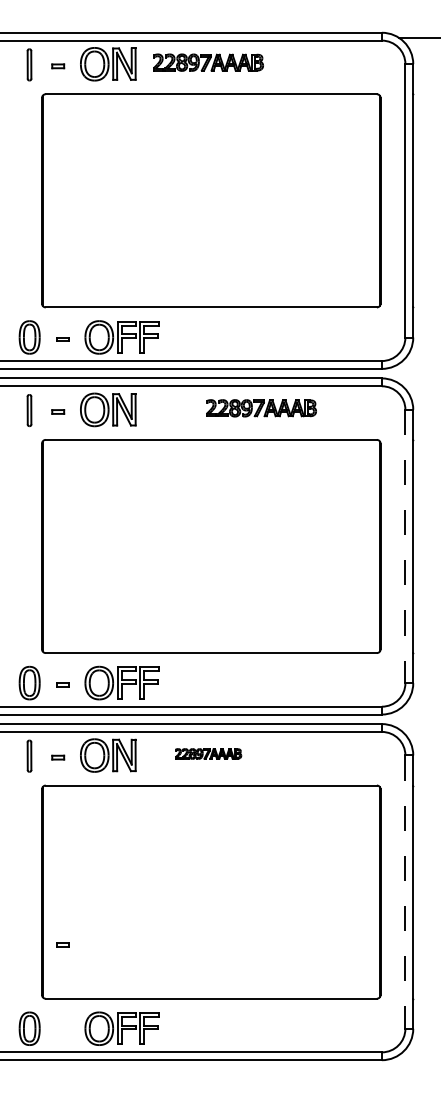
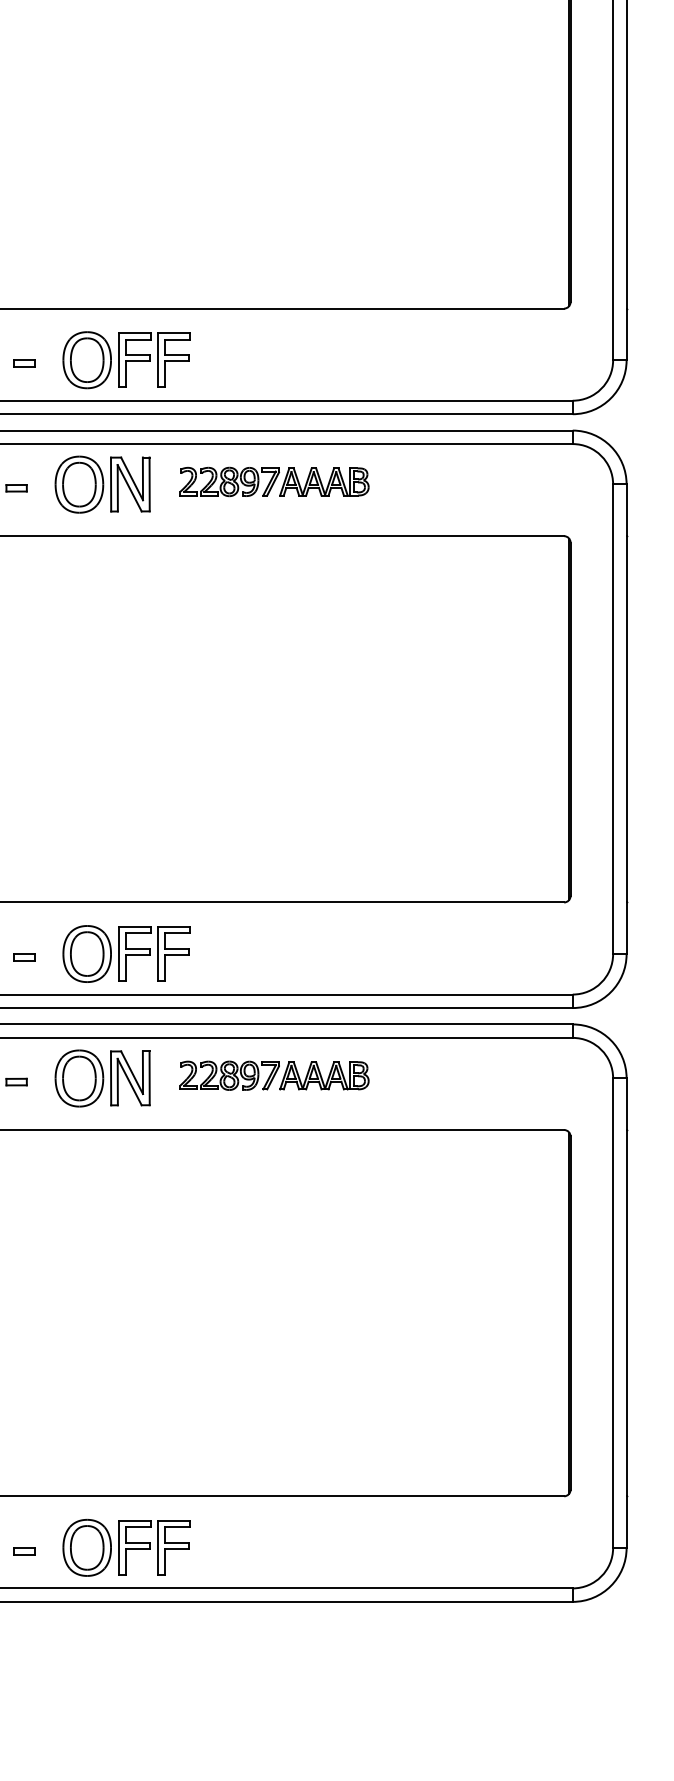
part: (261, 408) -> (274, 482), moved
line: (405, 546) -> (613, 719), dashed -> solid
part: (208, 753) -> (274, 1074), size x1.67
line: (405, 892) -> (613, 1313), dashed -> solid
part: (62, 944) -> (24, 1550), moved

